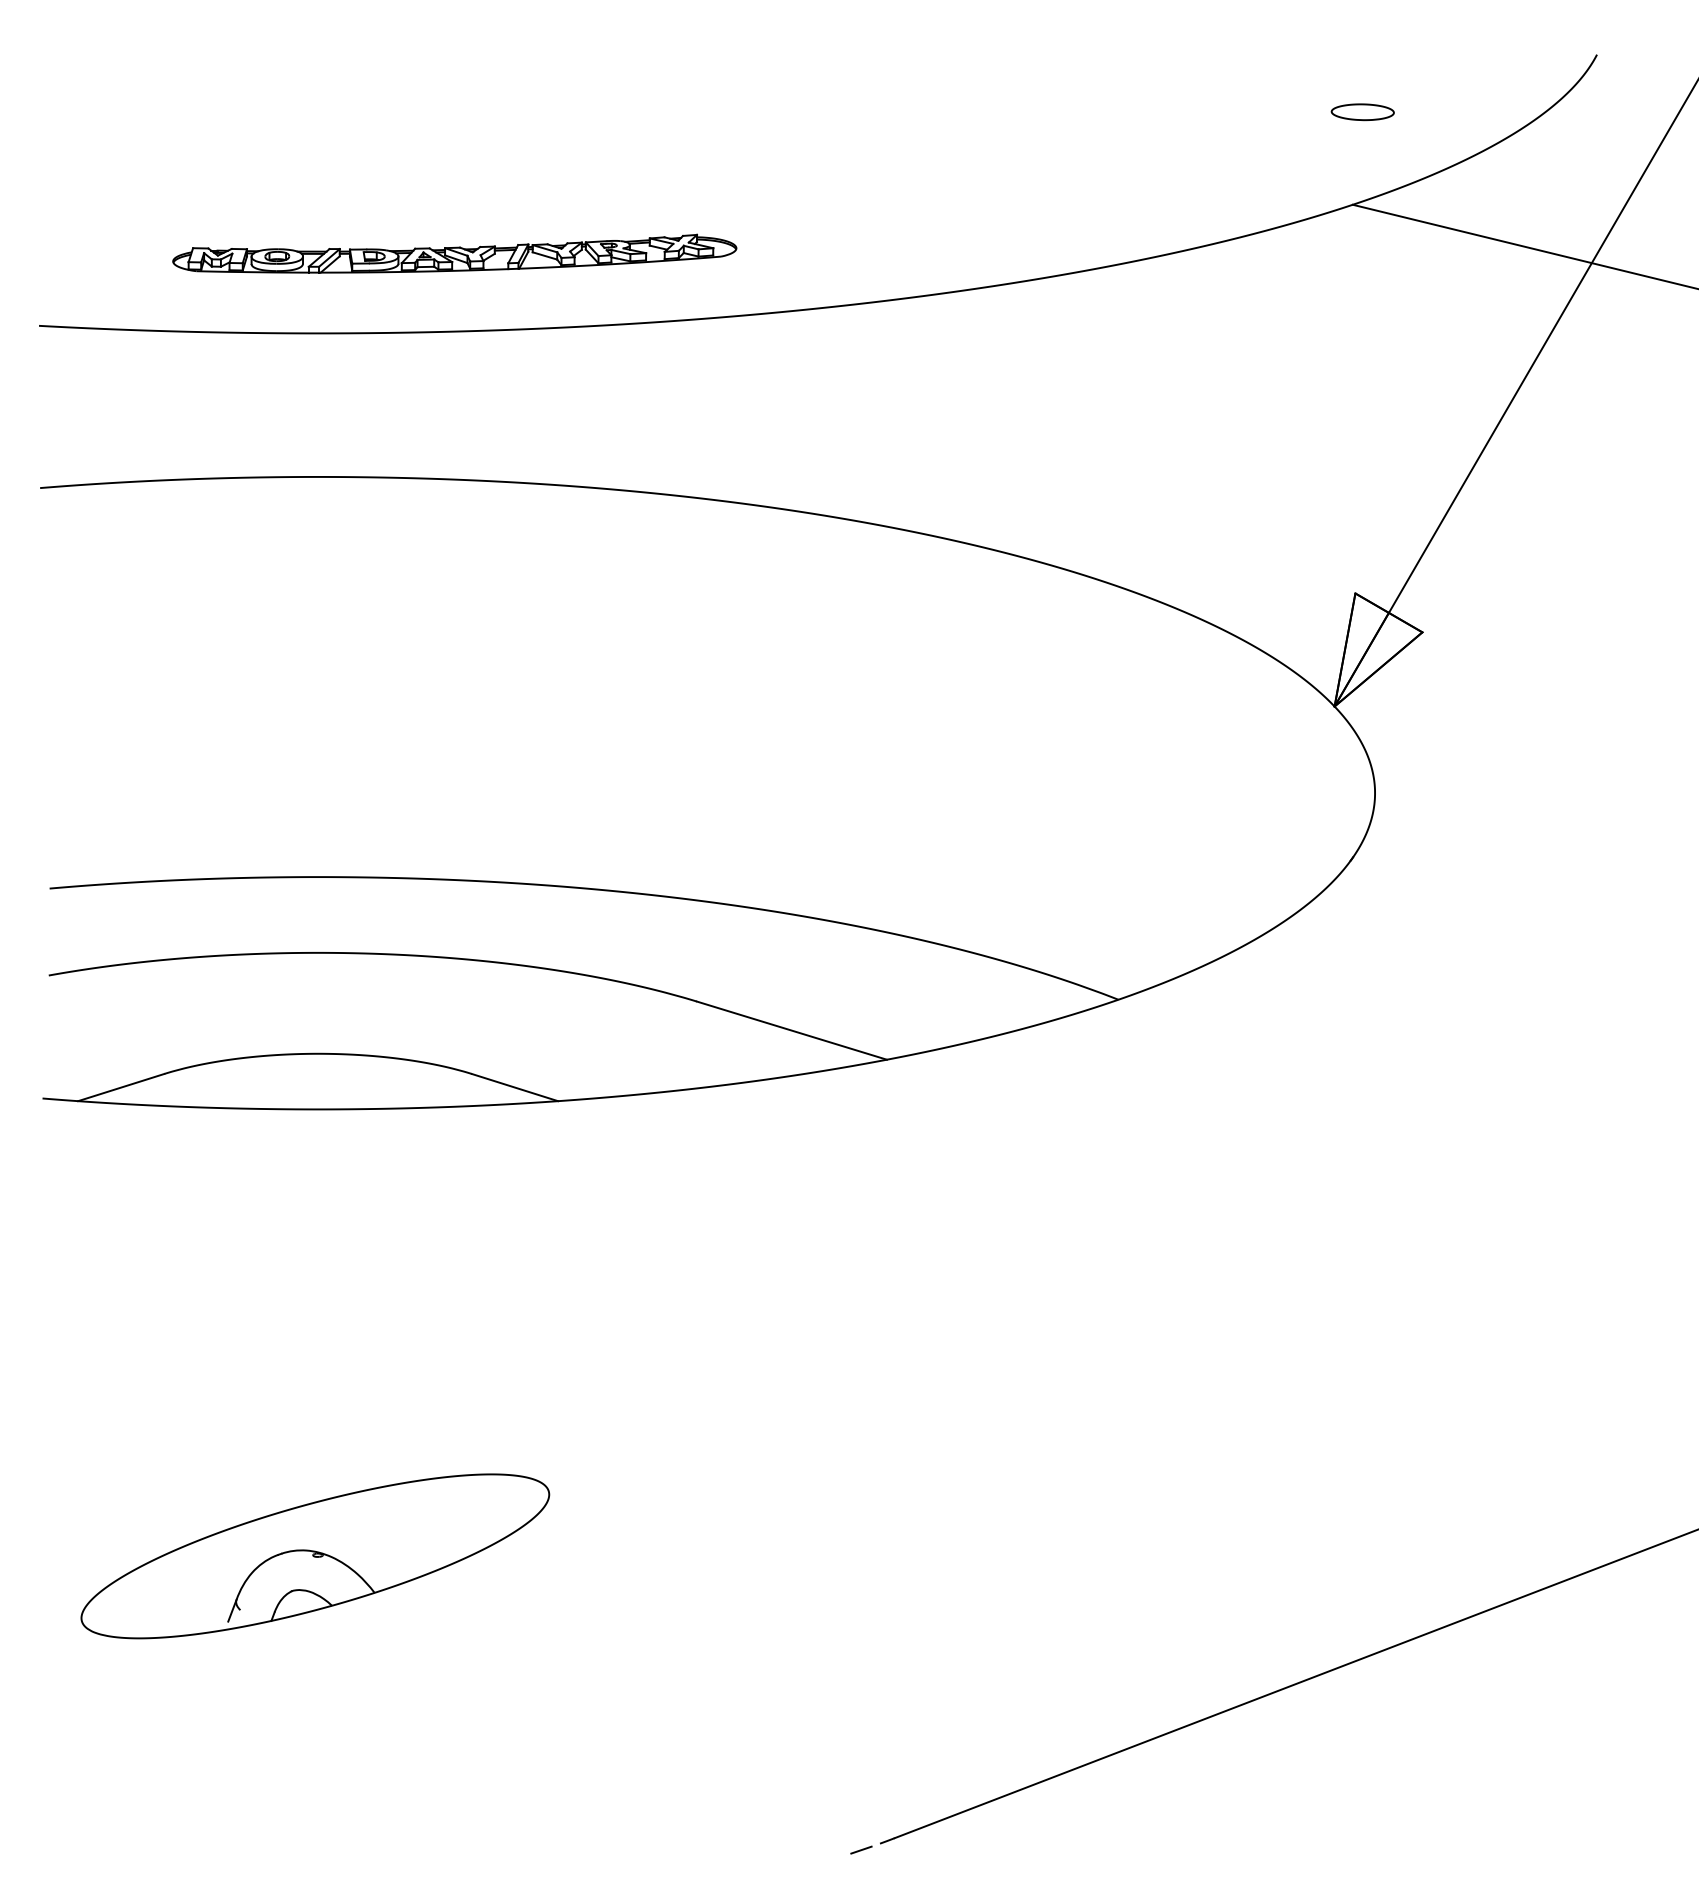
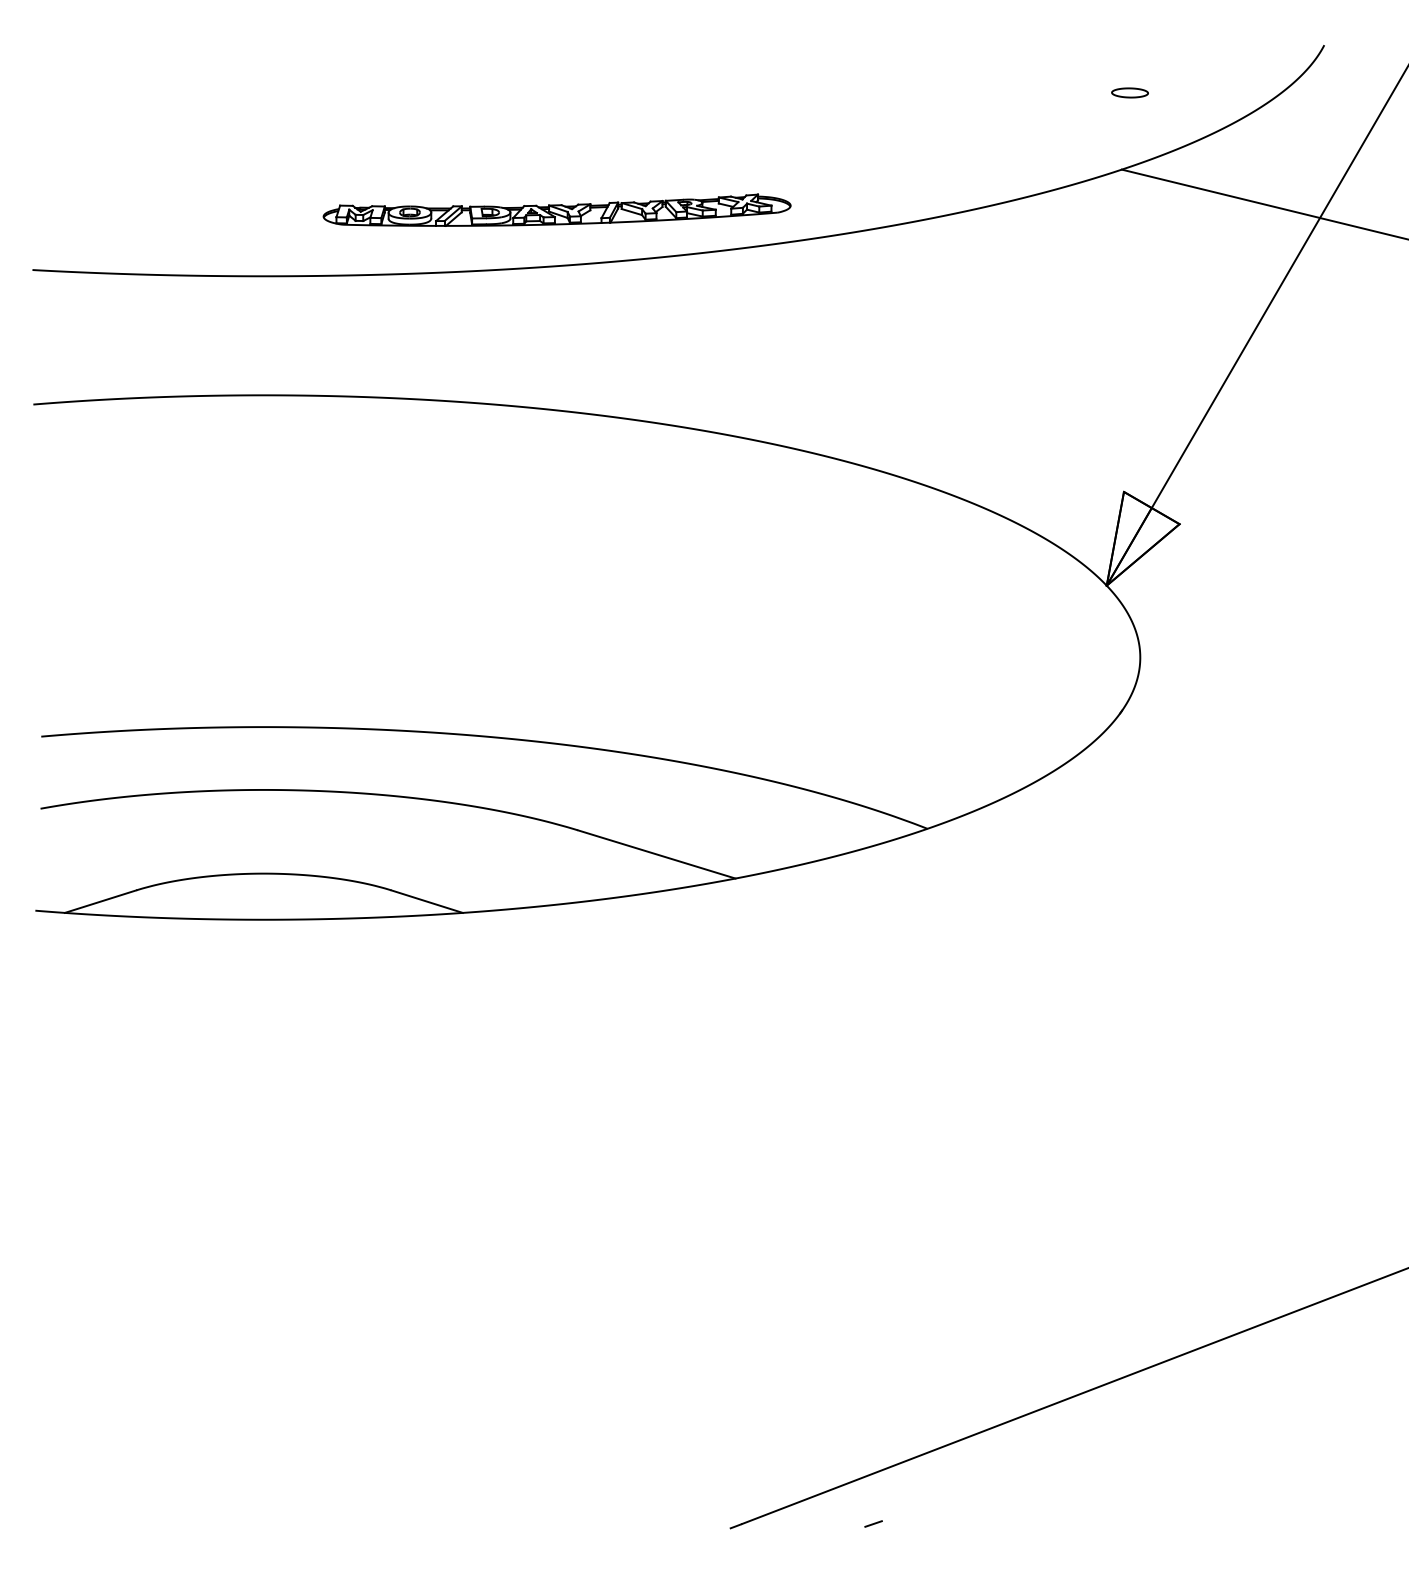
part: (1362, 112) -> (1129, 93), size x0.7
part: (454, 253) -> (556, 210), moved
part: (315, 1556) -> (261, 1290), removed
line: (861, 1849) -> (873, 1523), moved

